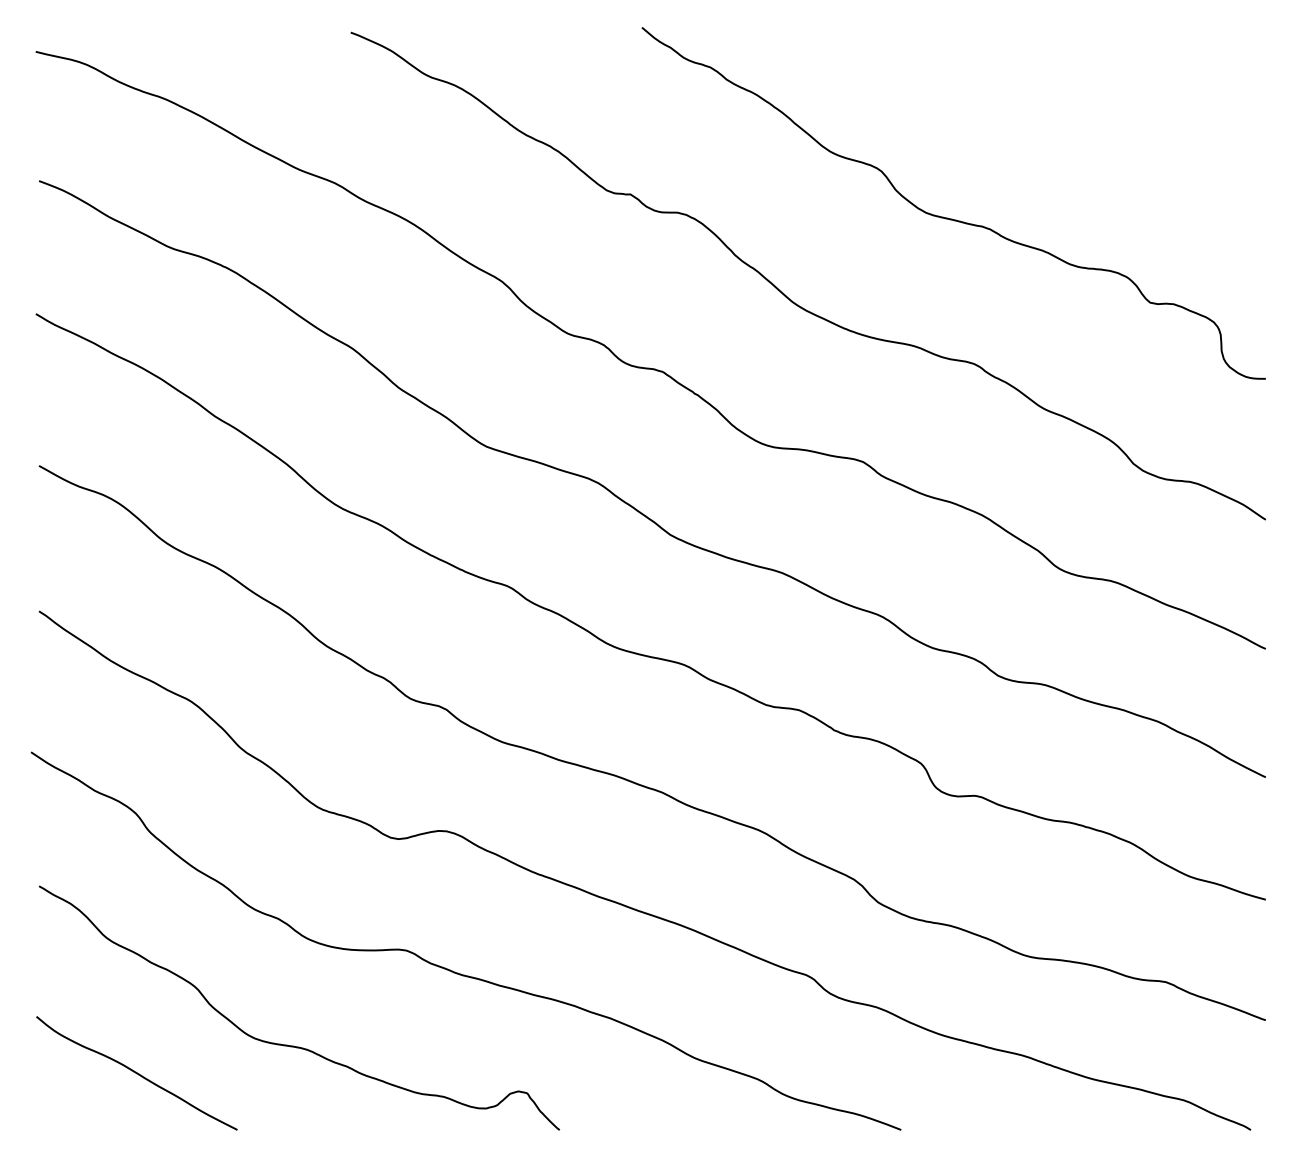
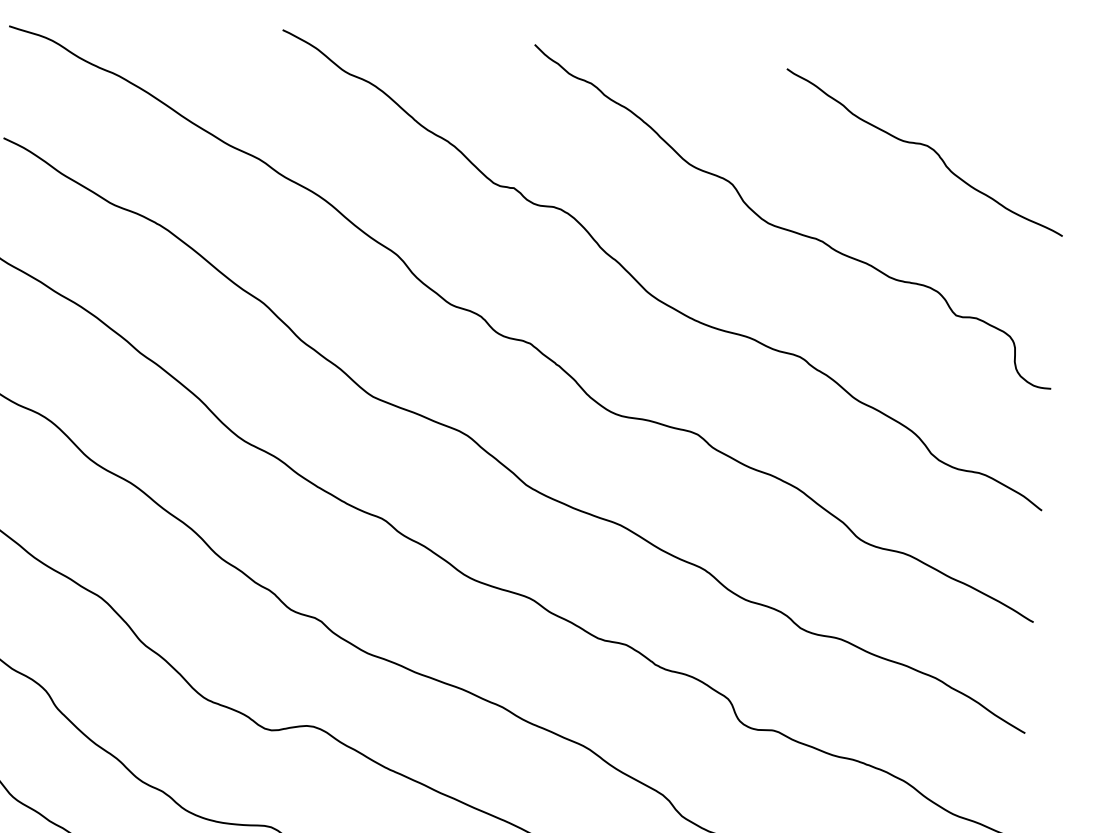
curve: (1102, 111) -> (927, 147), added

